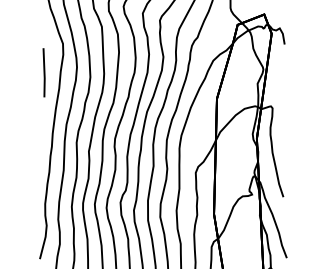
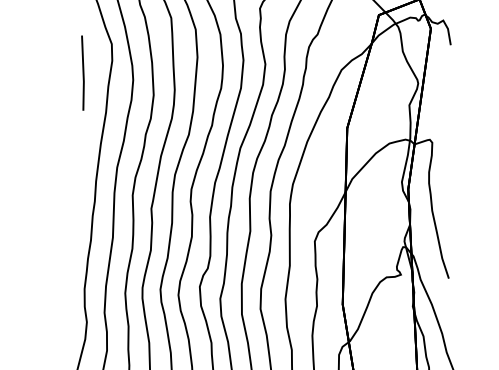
line: (43, 72) -> (81, 72), moved

